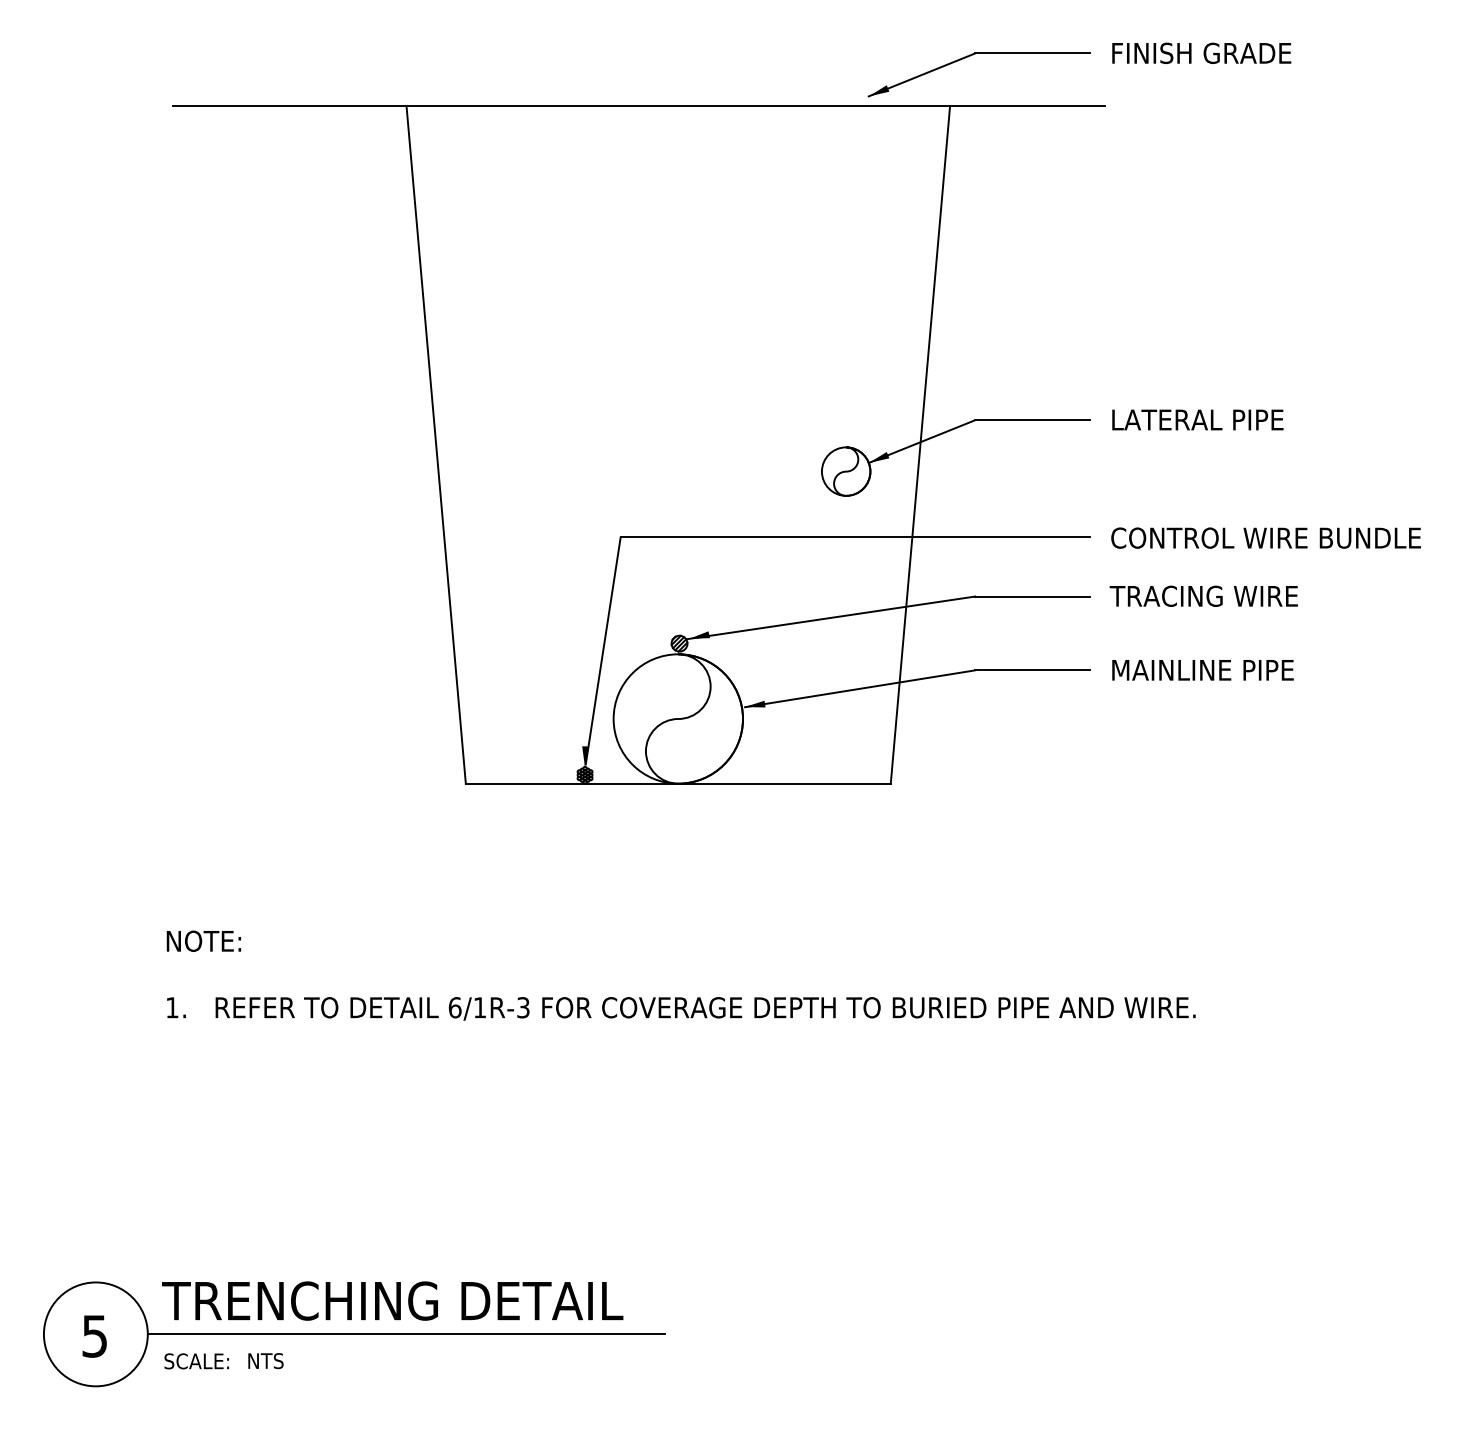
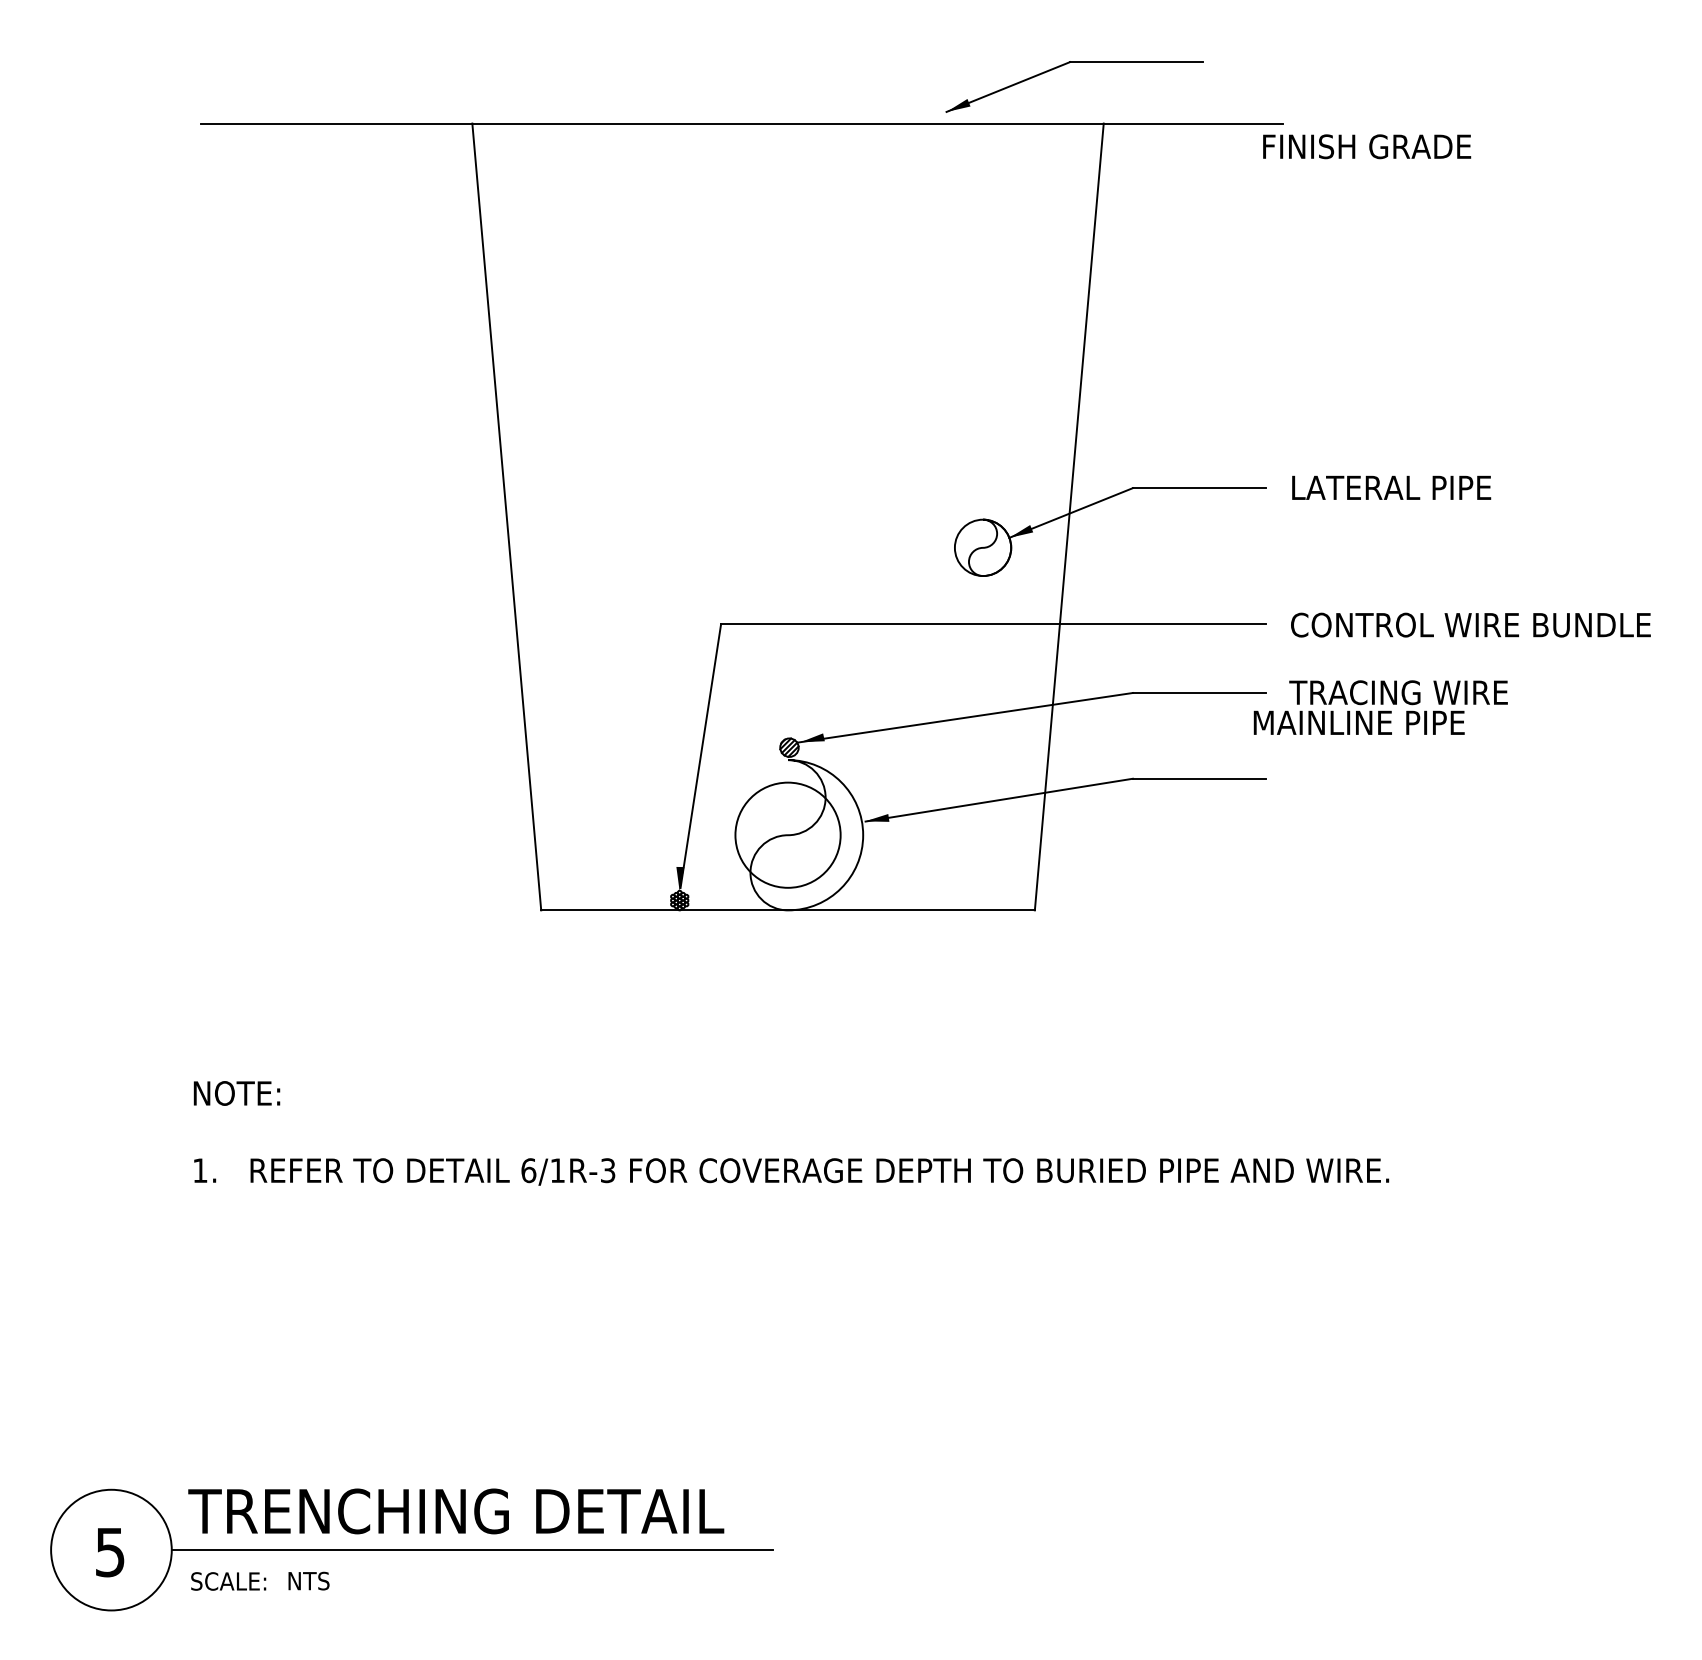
text: (1201, 52) -> (1366, 145), moved
part: (973, 55) -> (1068, 64), moved
text: (1202, 670) -> (1358, 723), moved
circle: (677, 718) -> (787, 834), size x0.7

